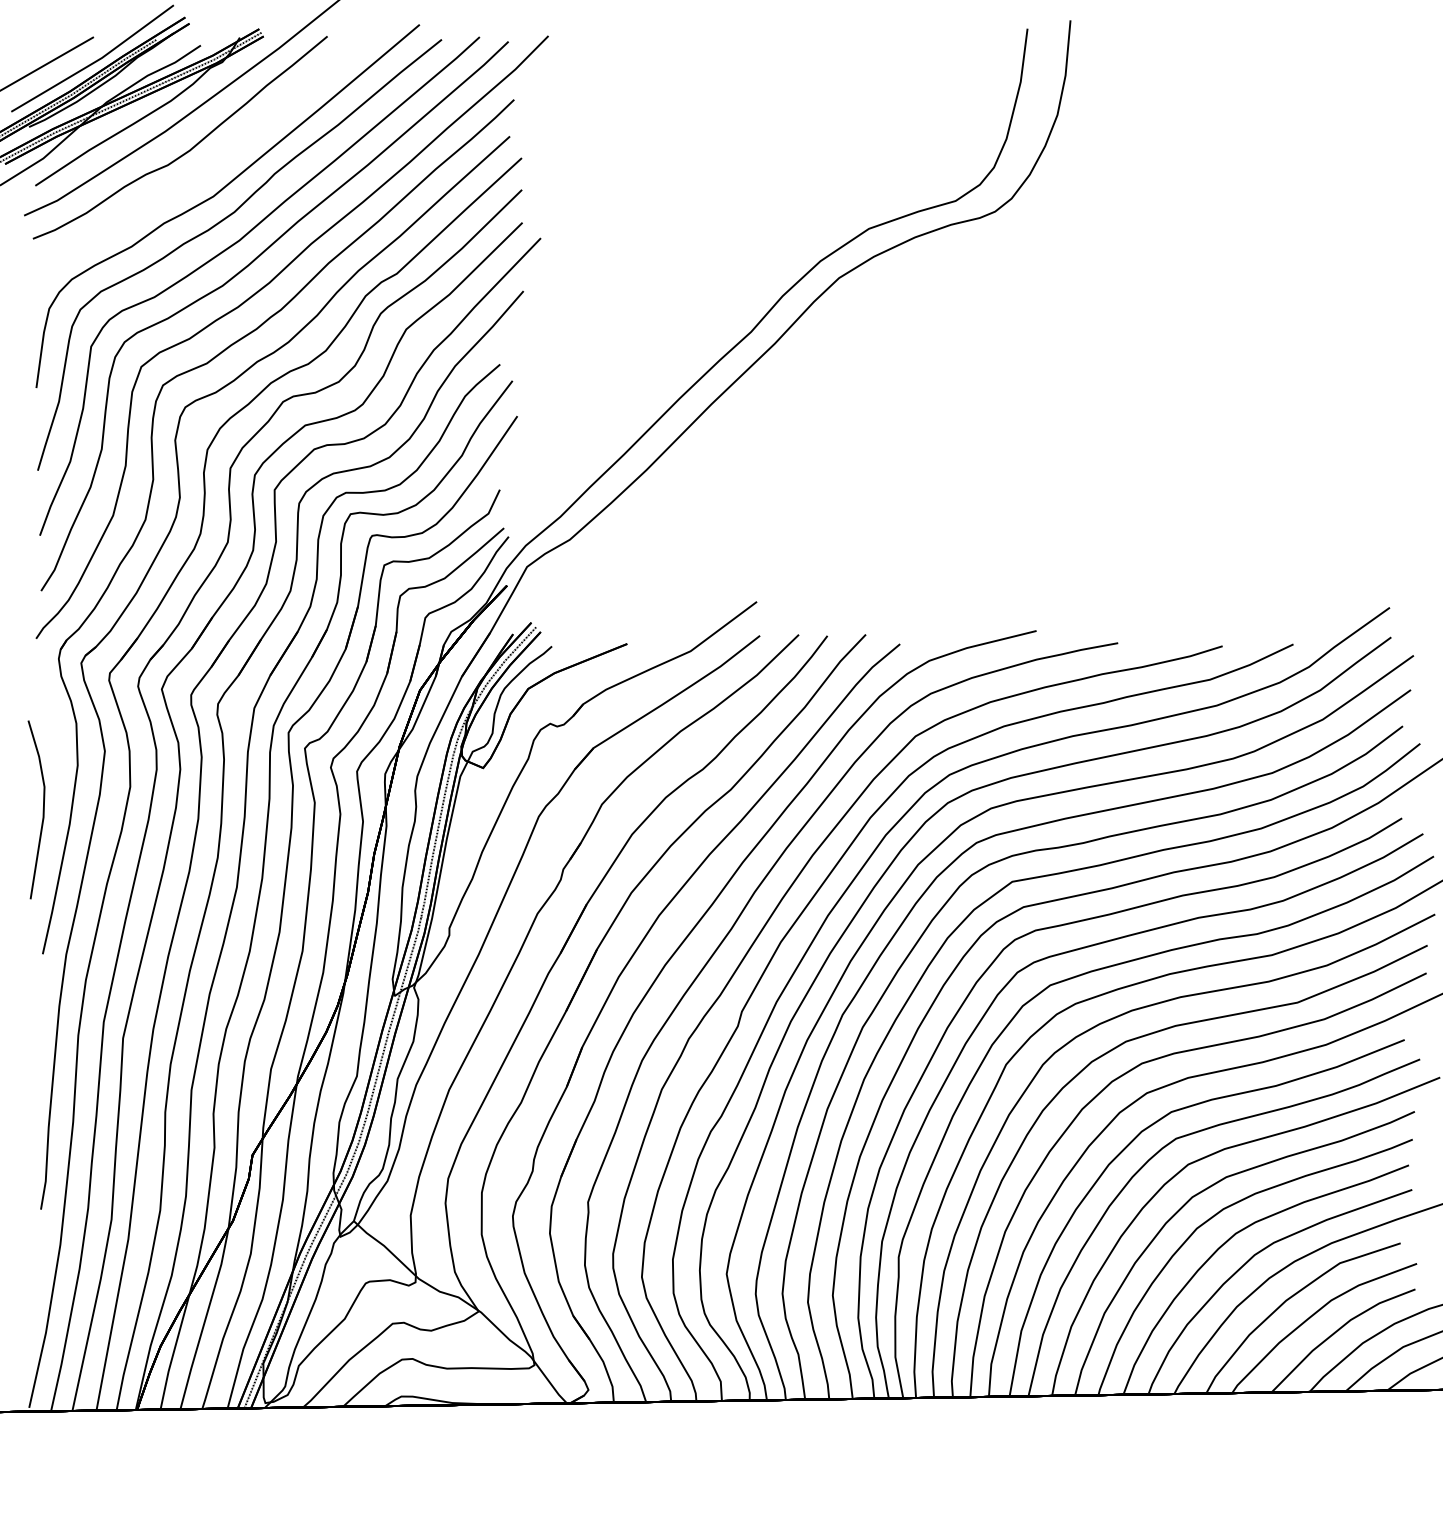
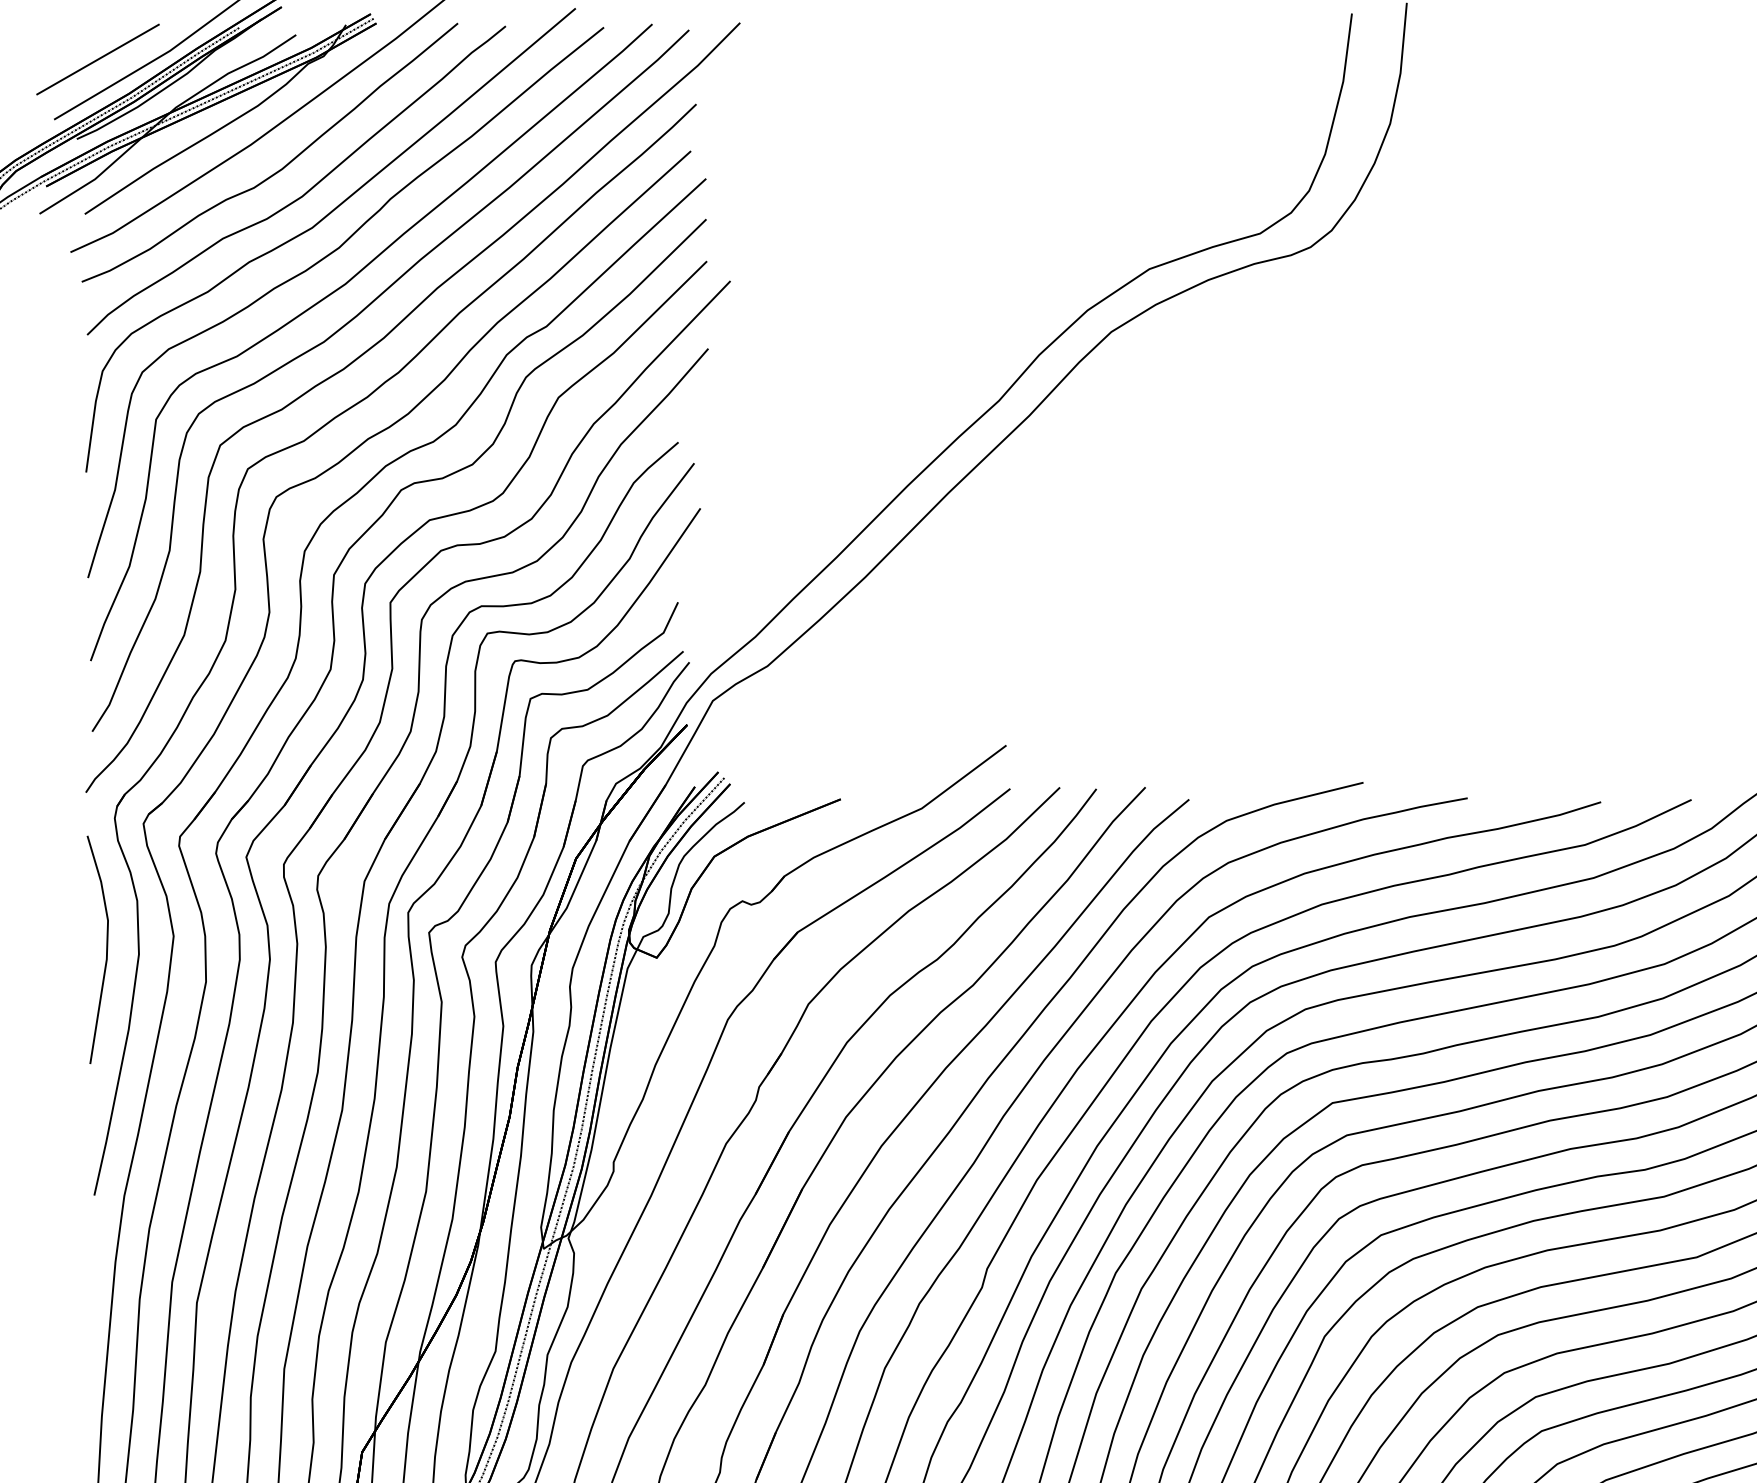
part: (209, 167) -> (307, 190), added
part: (36, 809) -> (97, 949), moved

